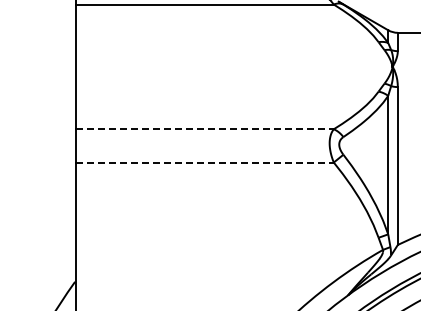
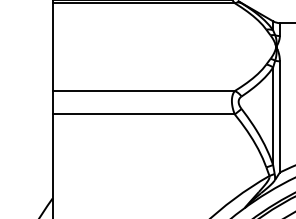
line: (205, 129) -> (144, 91), dashed -> solid
line: (205, 162) -> (144, 114), dashed -> solid

